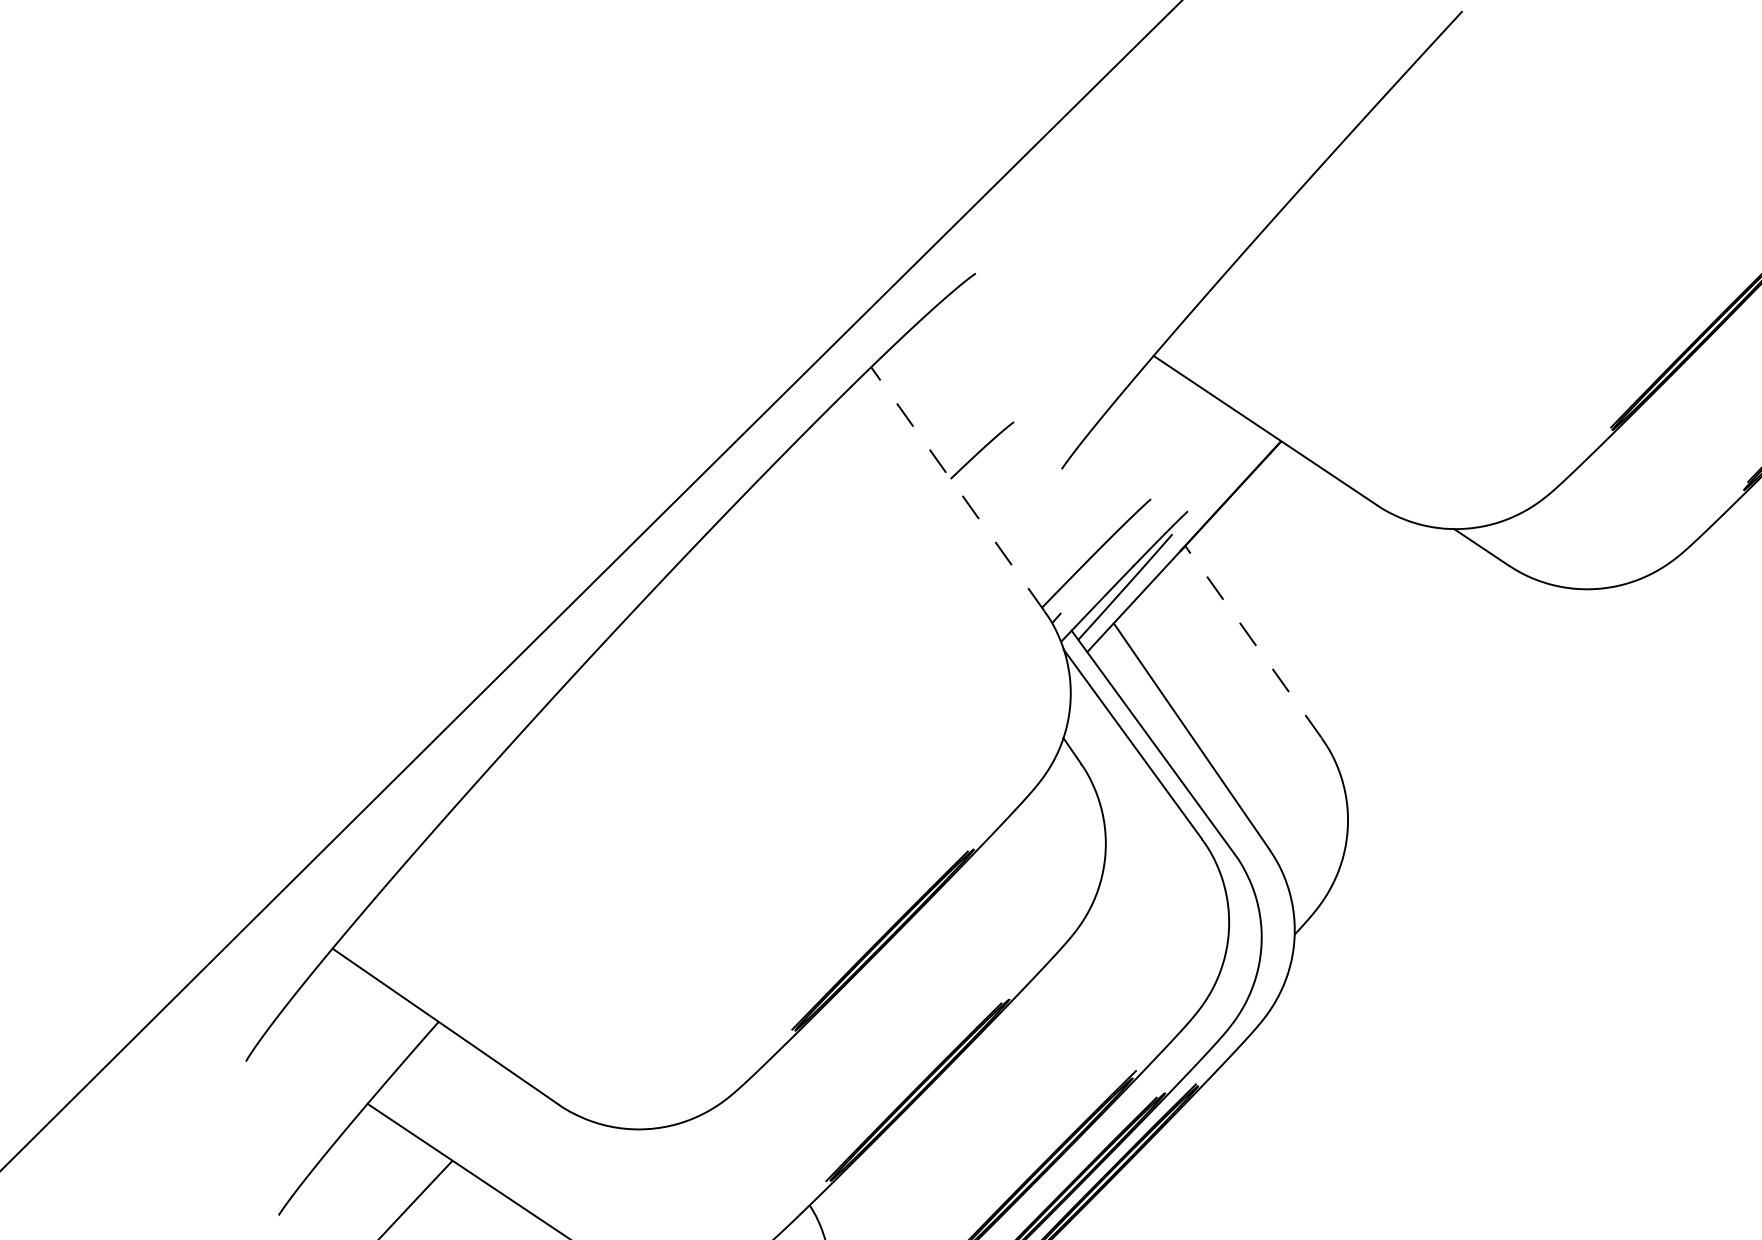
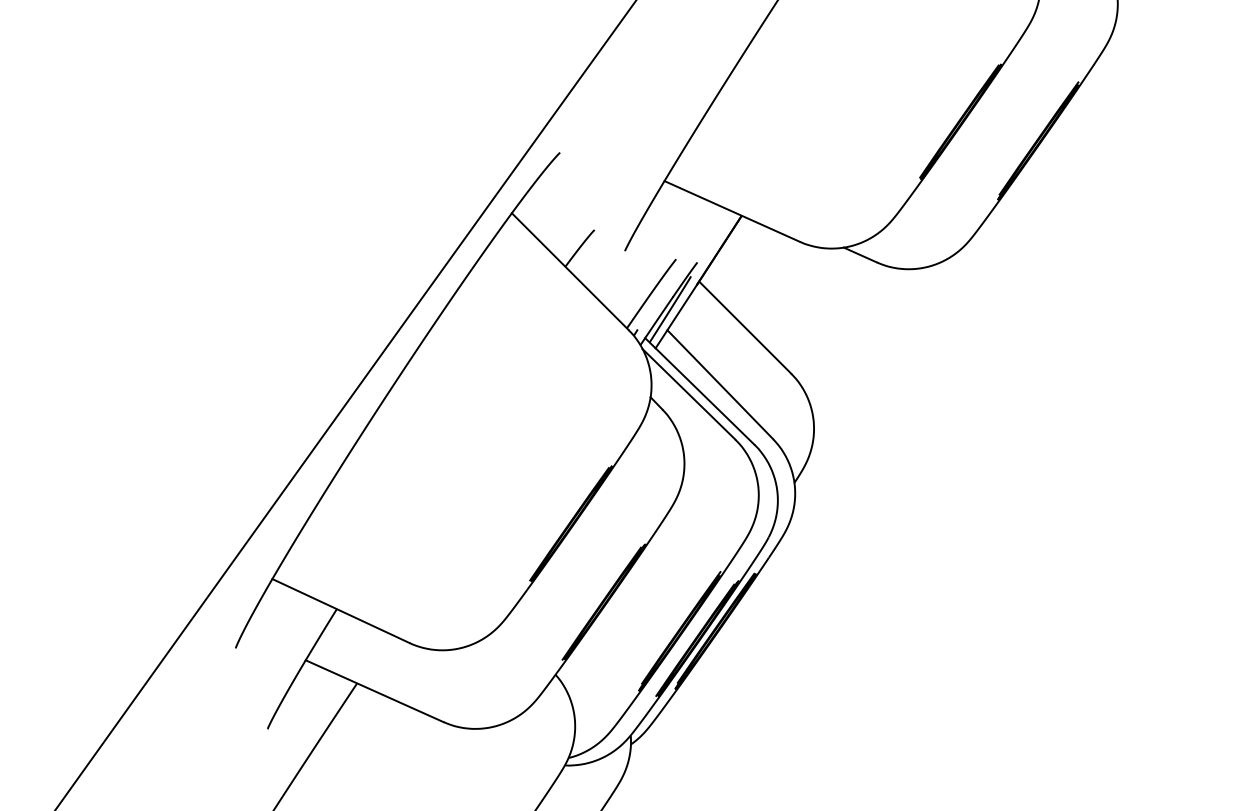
line: (958, 489) -> (570, 271), dashed -> solid
line: (1252, 641) -> (744, 327), dashed -> solid

